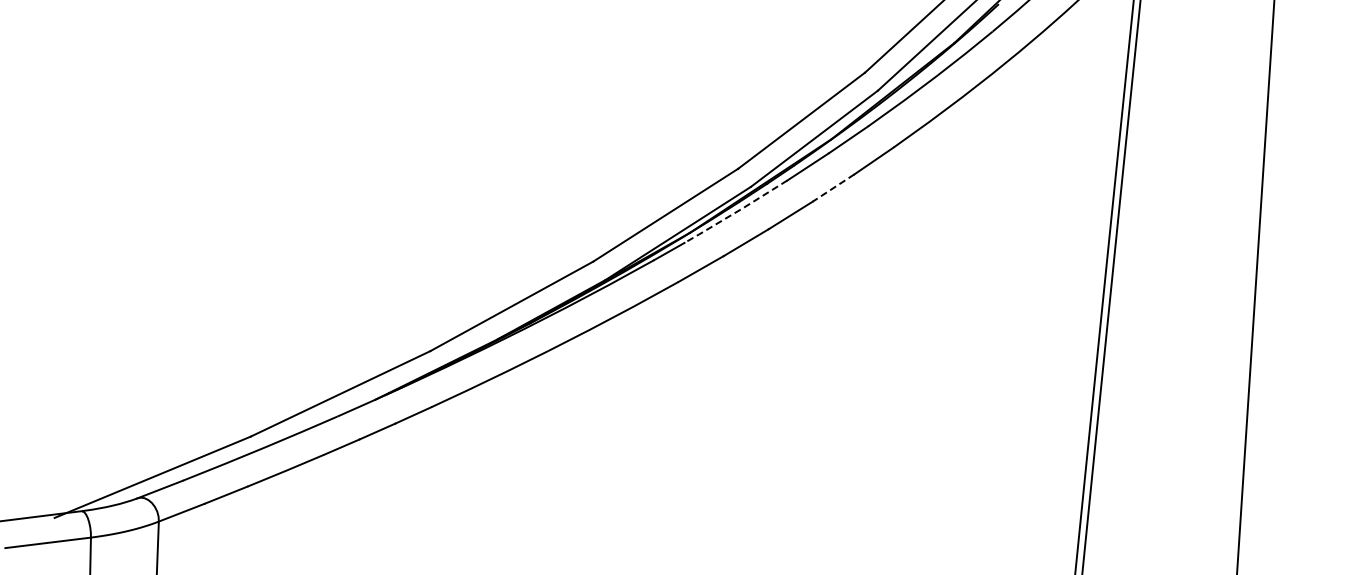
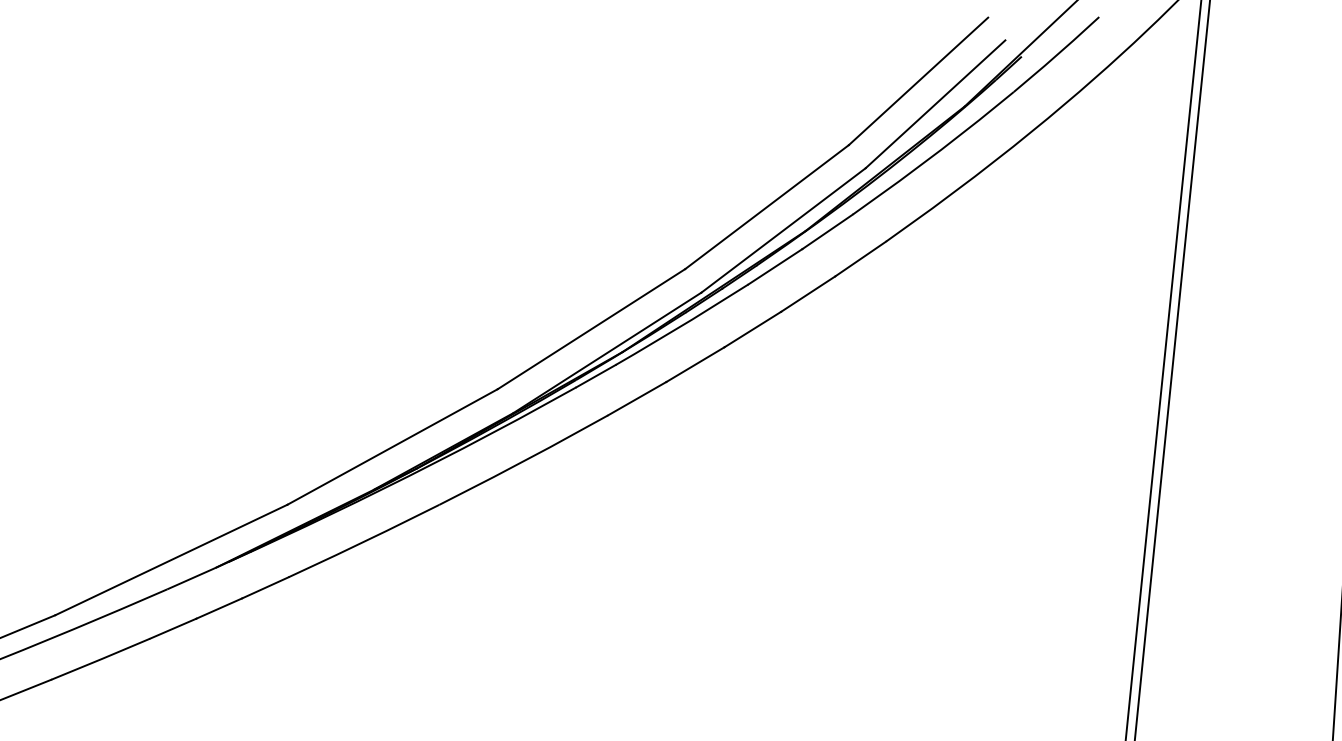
line: (833, 188) -> (808, 294), dashed -> solid
line: (736, 212) -> (682, 325), dashed -> solid

